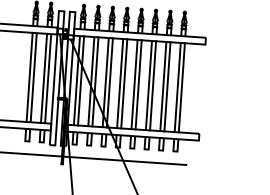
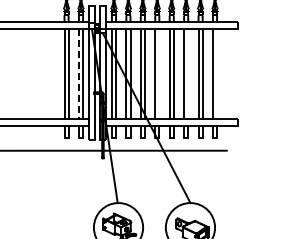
line: (43, 78) -> (78, 74), solid -> dashed
line: (124, 83) -> (159, 73), removed
line: (153, 85) -> (188, 73), removed
line: (182, 87) -> (217, 73), removed

